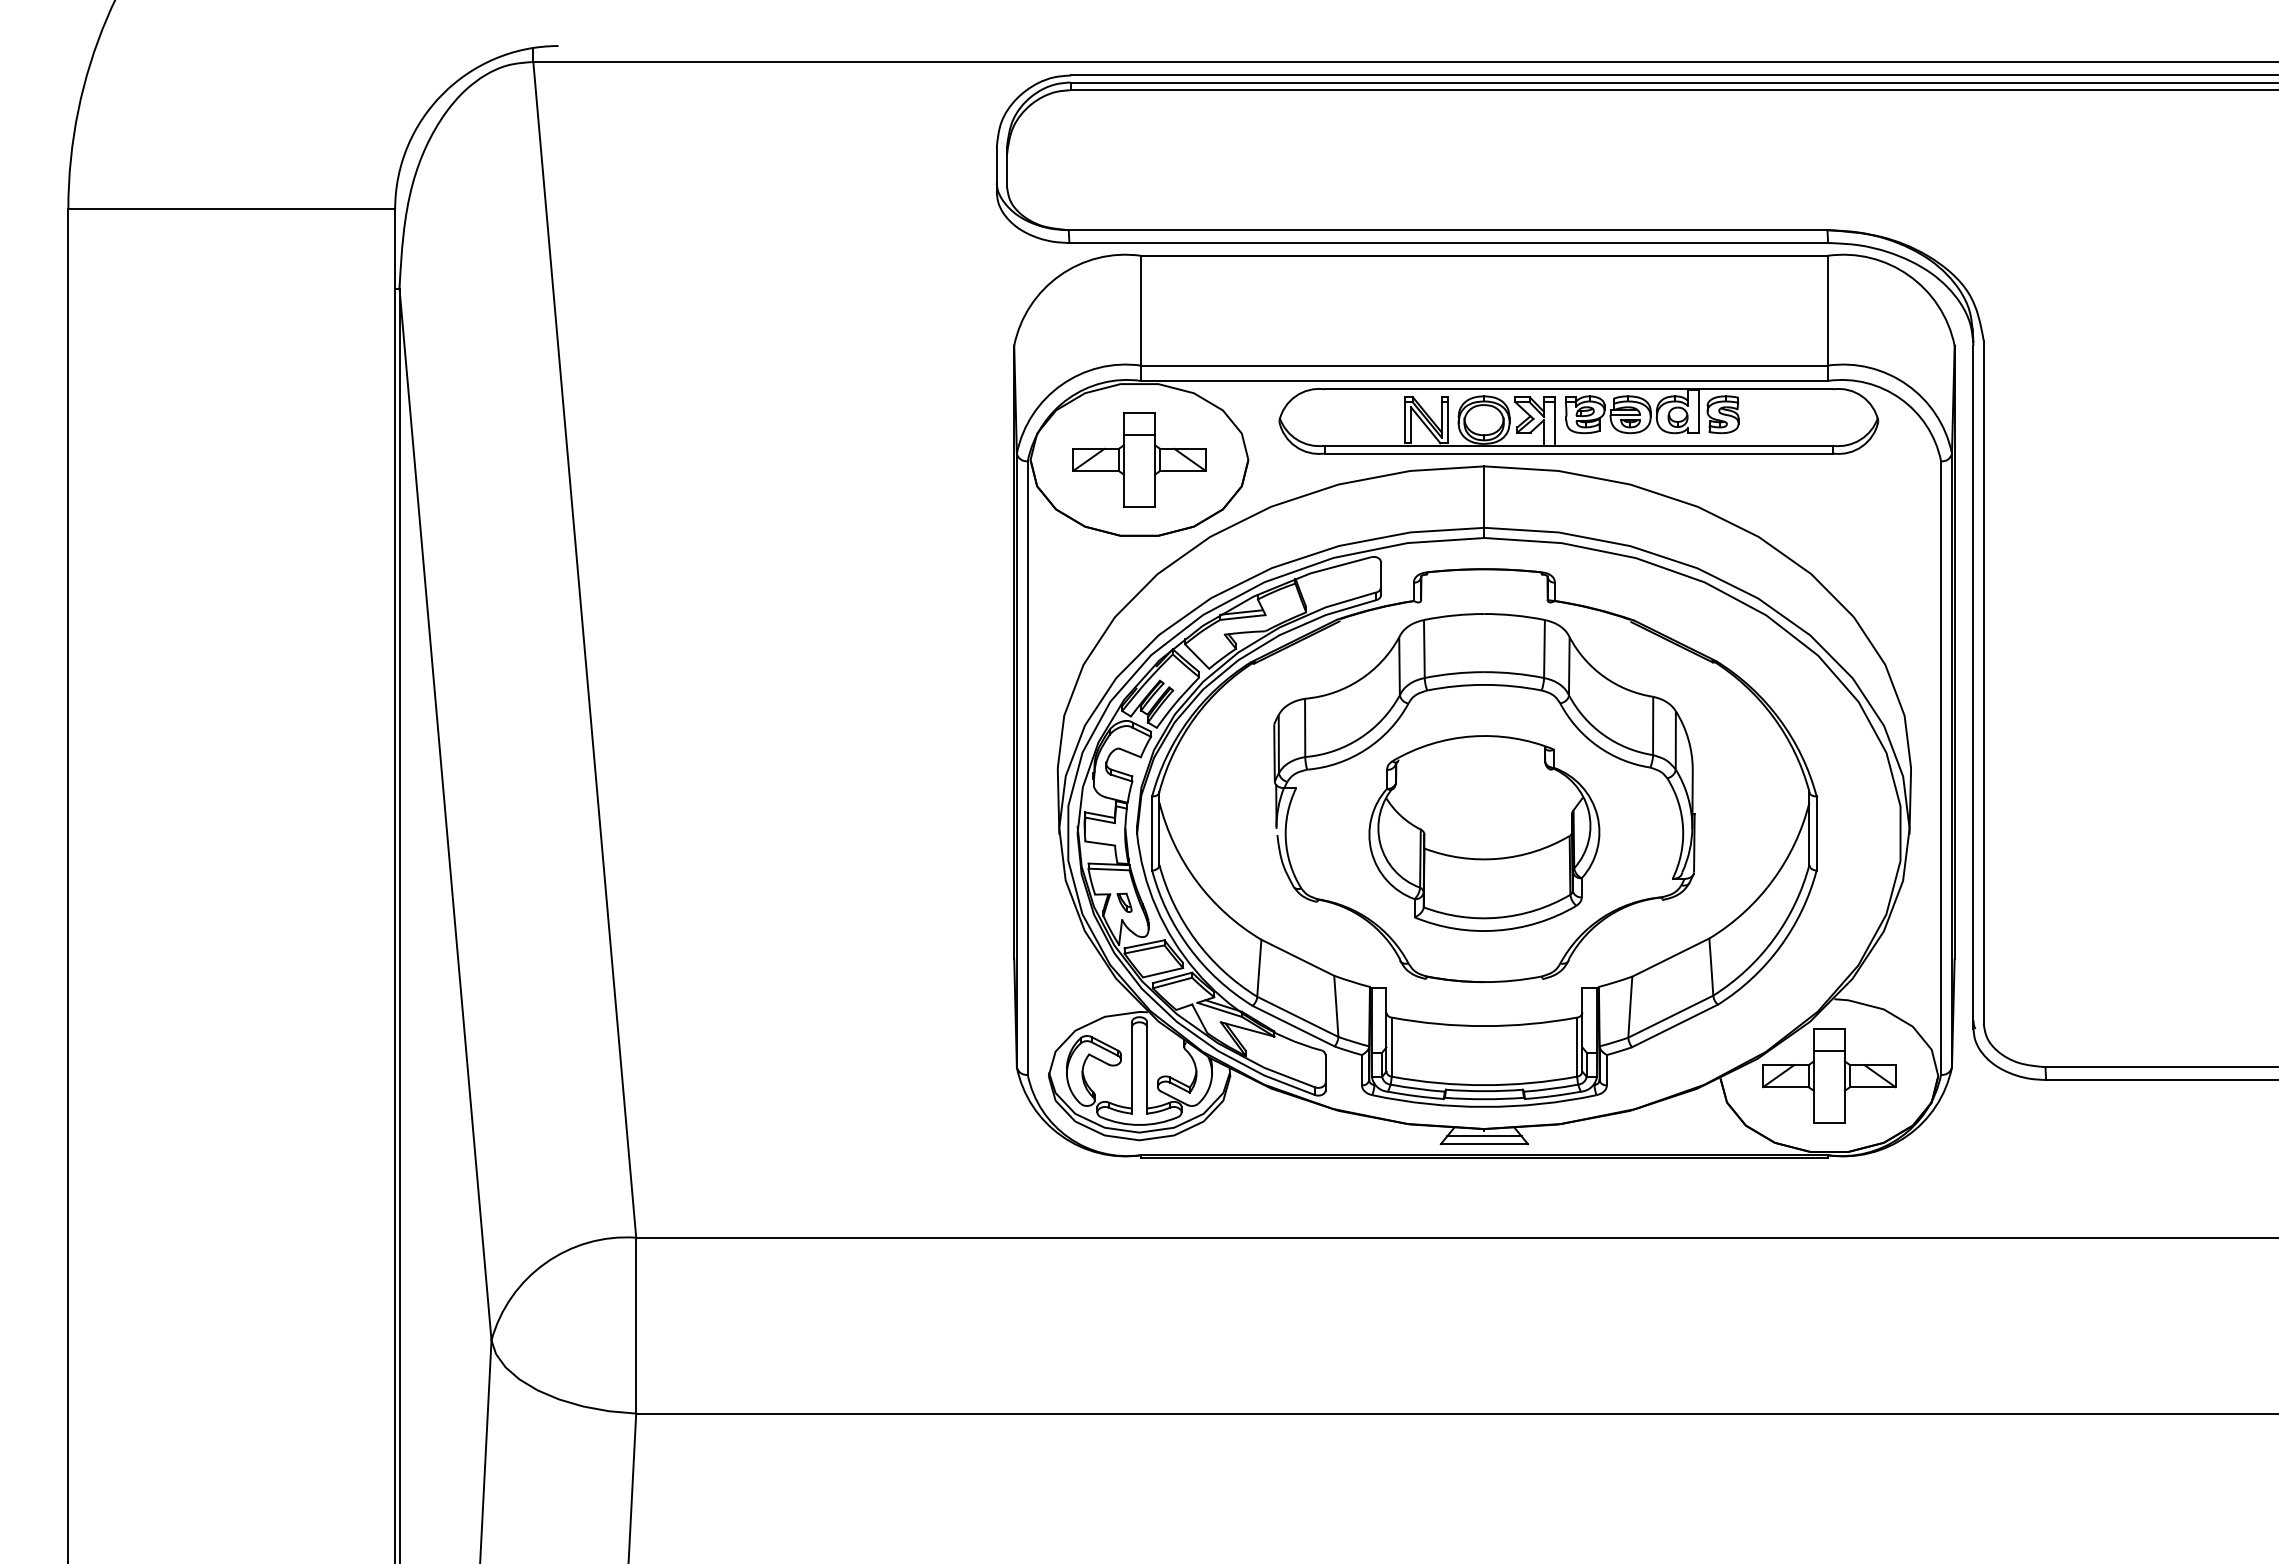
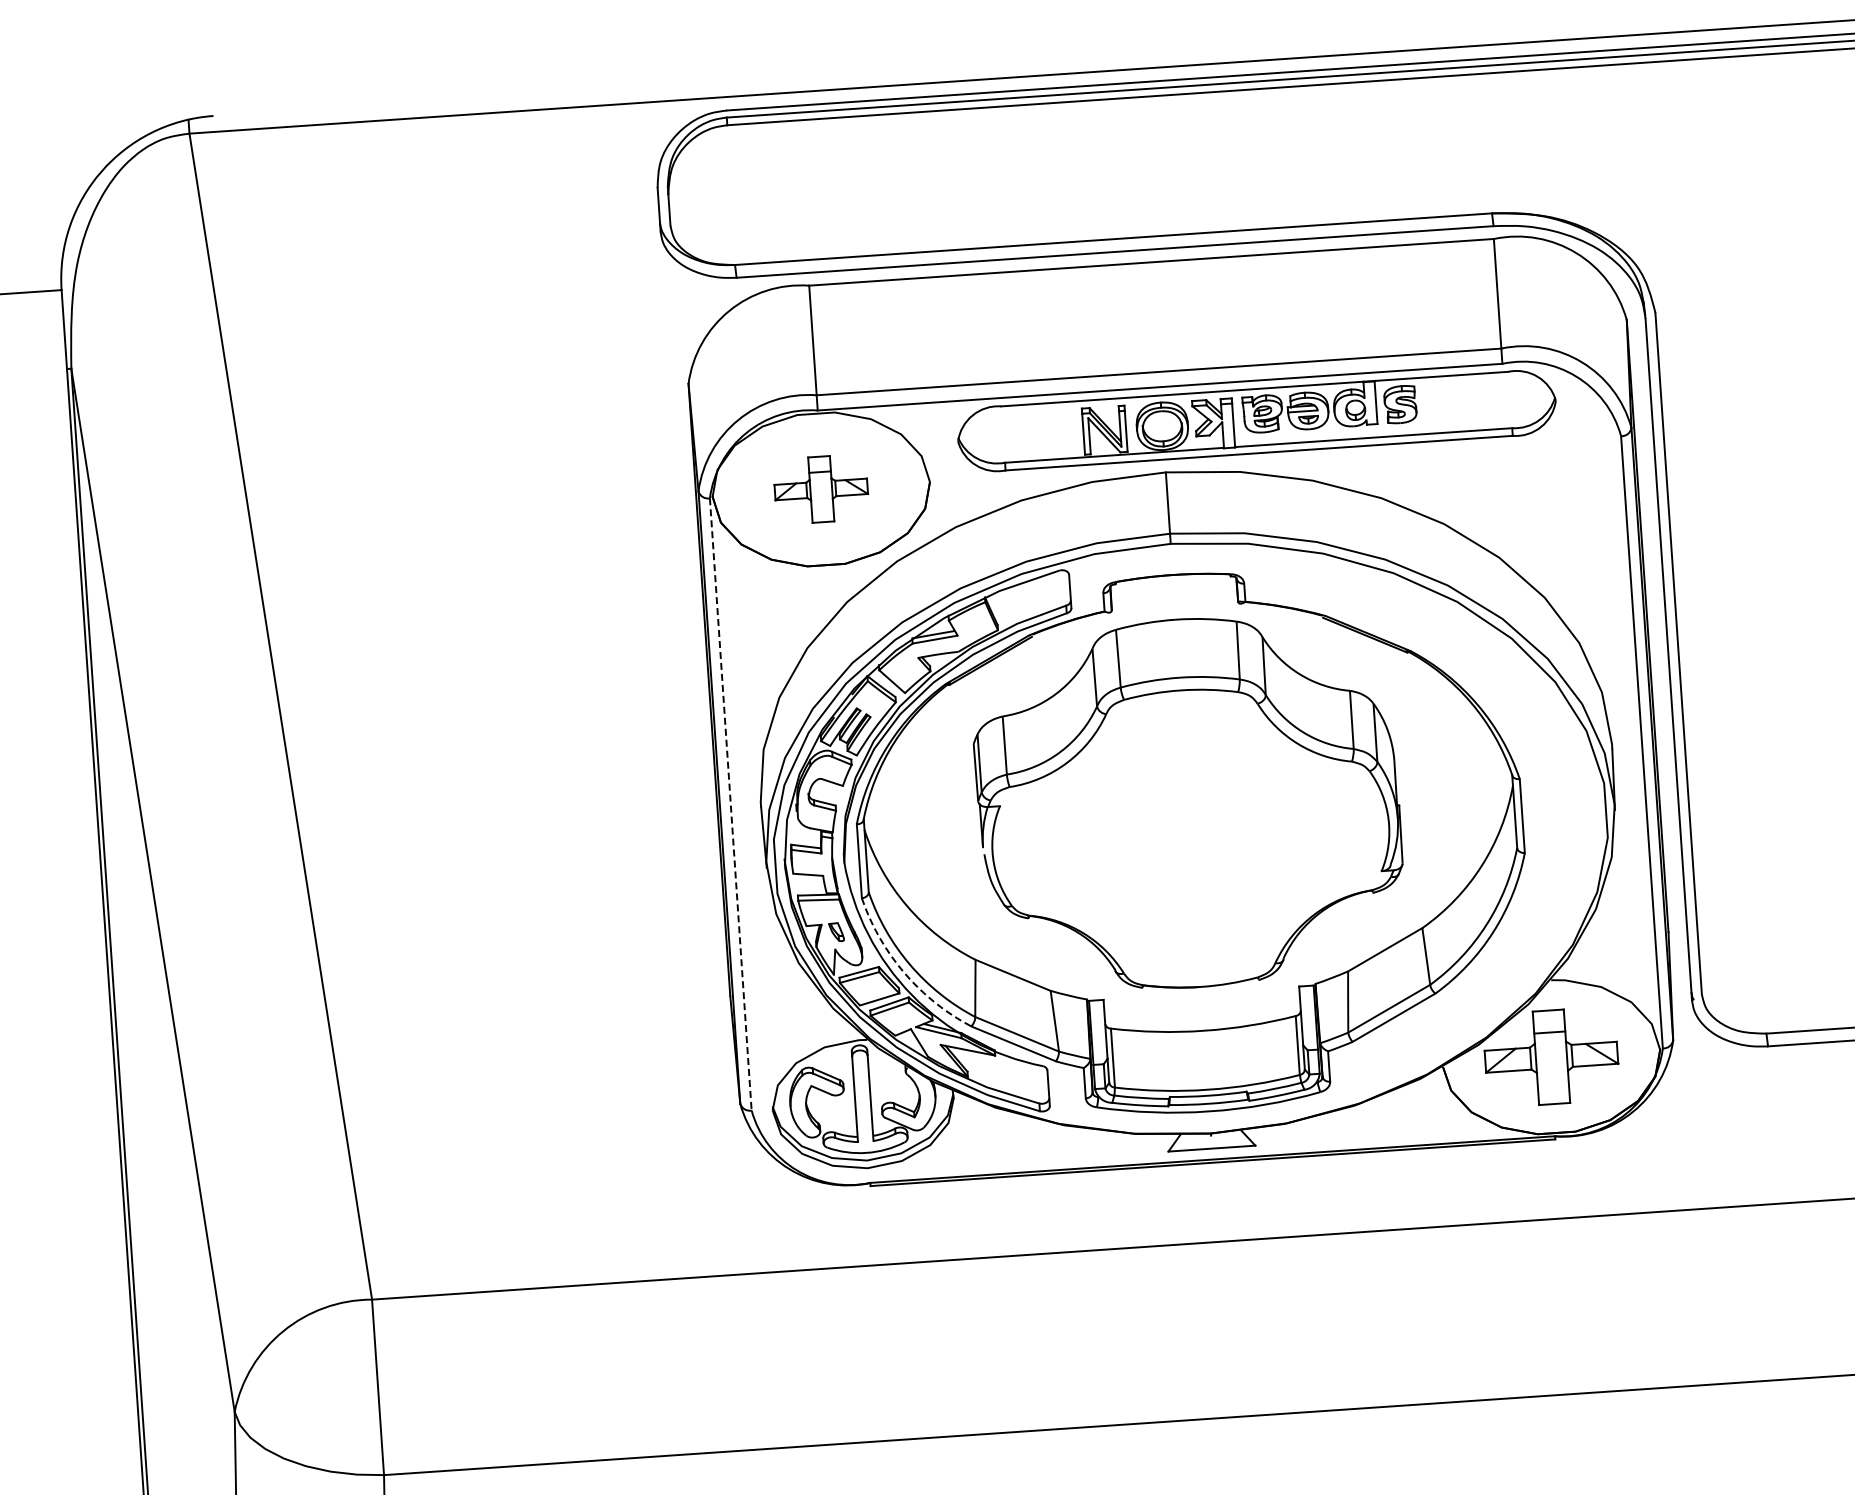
part: (1139, 459) -> (821, 488), size x0.7
line: (1027, 768) -> (730, 804), solid -> dashed
part: (1484, 833) -> (1190, 838), removed
arc: (1189, 947) -> (904, 972), solid -> dashed
line: (1484, 1136) -> (1211, 1140), removed

